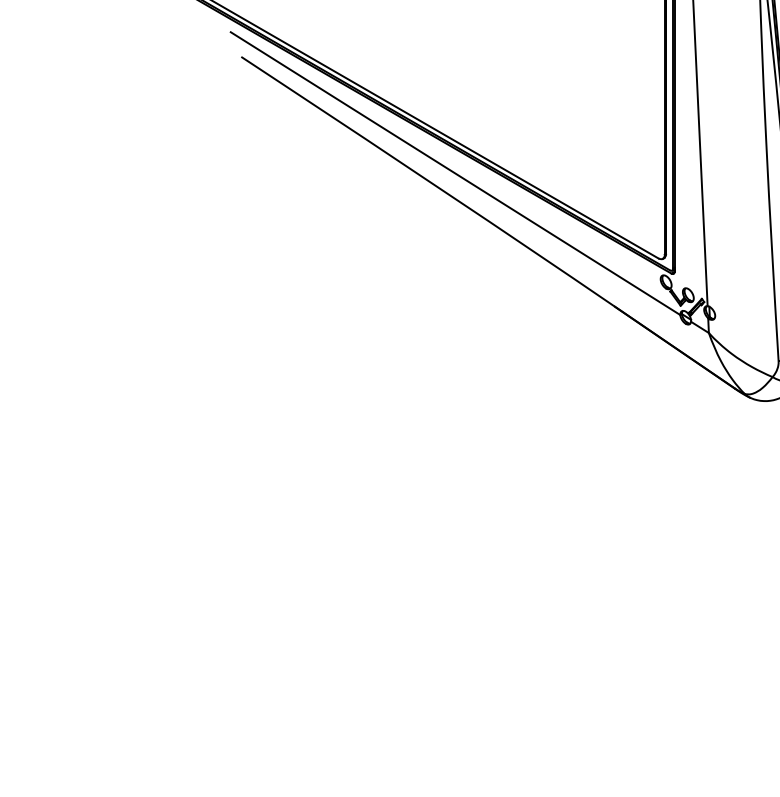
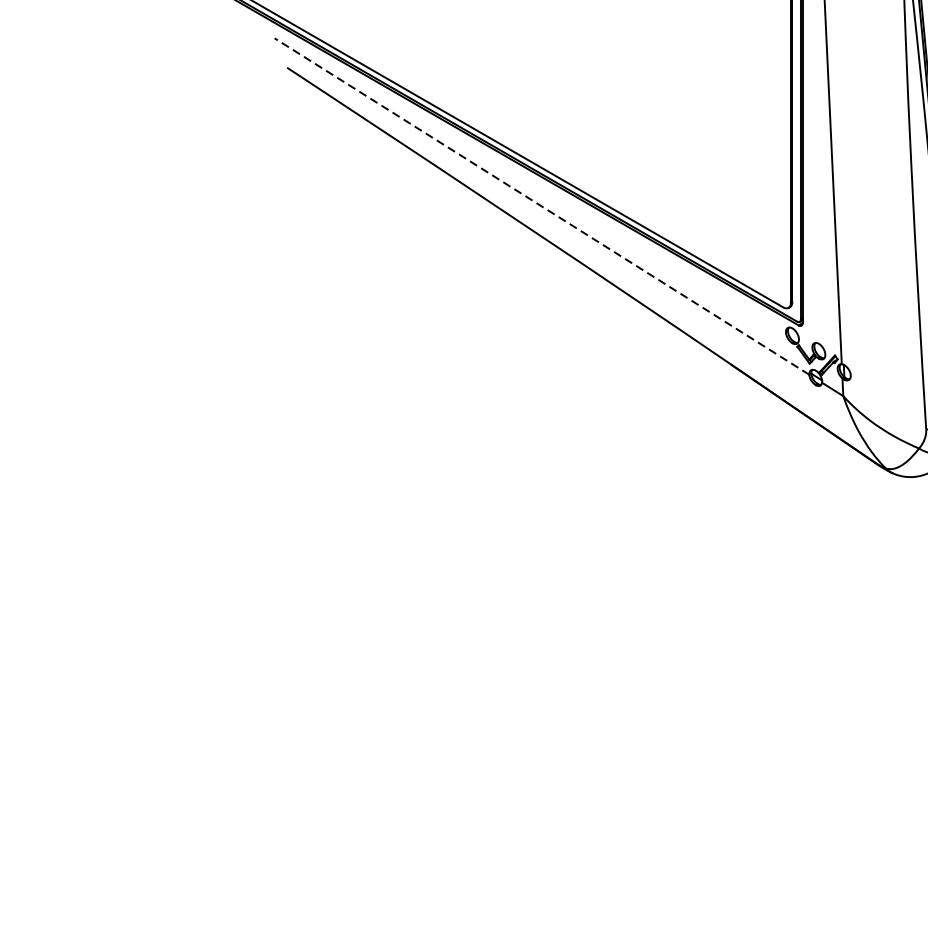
line: (455, 173) -> (541, 206), solid -> dashed

